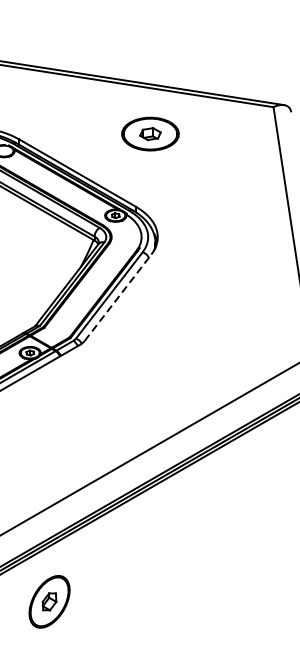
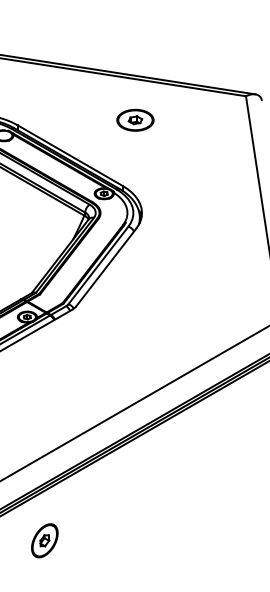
part: (150, 133) -> (135, 119), size x0.71
line: (118, 297) -> (106, 267), dashed -> solid
part: (49, 601) -> (44, 540), size x0.71

